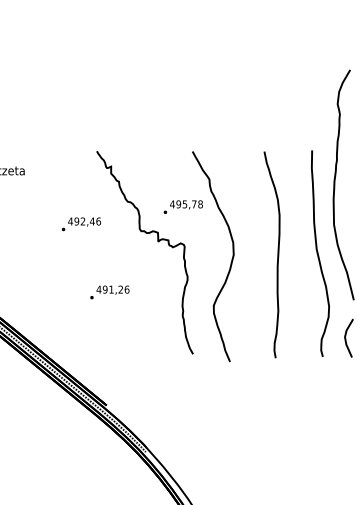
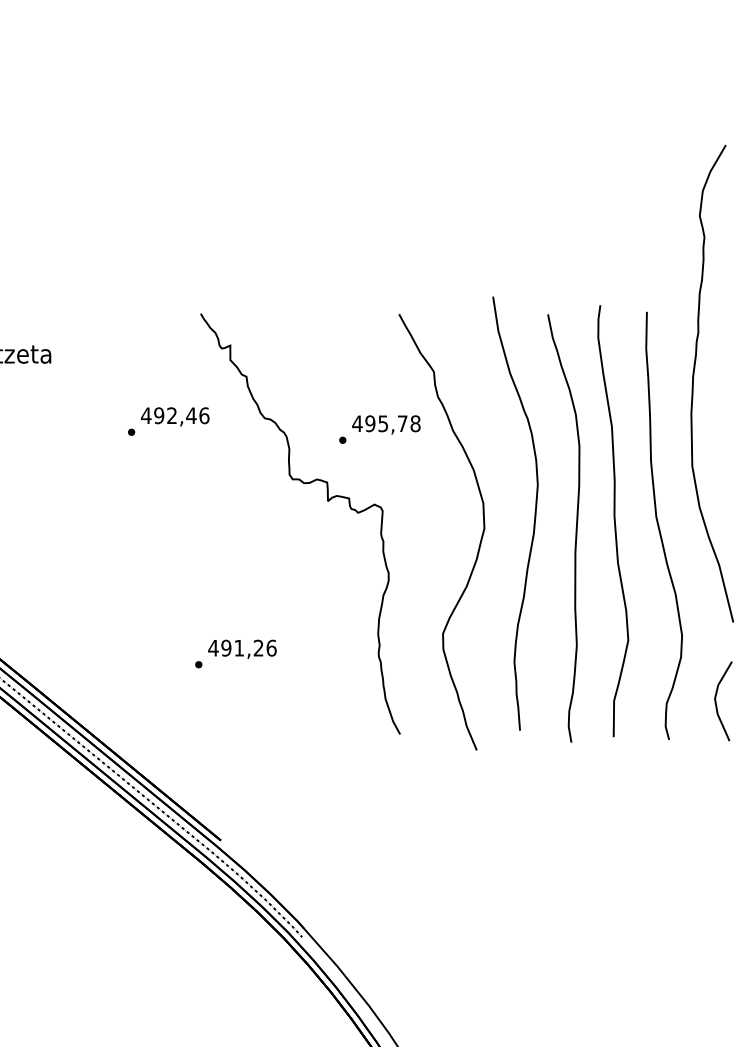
text: (80, 224) -> (166, 421), moved
curve: (257, 247) -> (533, 513), added
curve: (295, 251) -> (612, 521), added
text: (109, 292) -> (235, 654), moved

